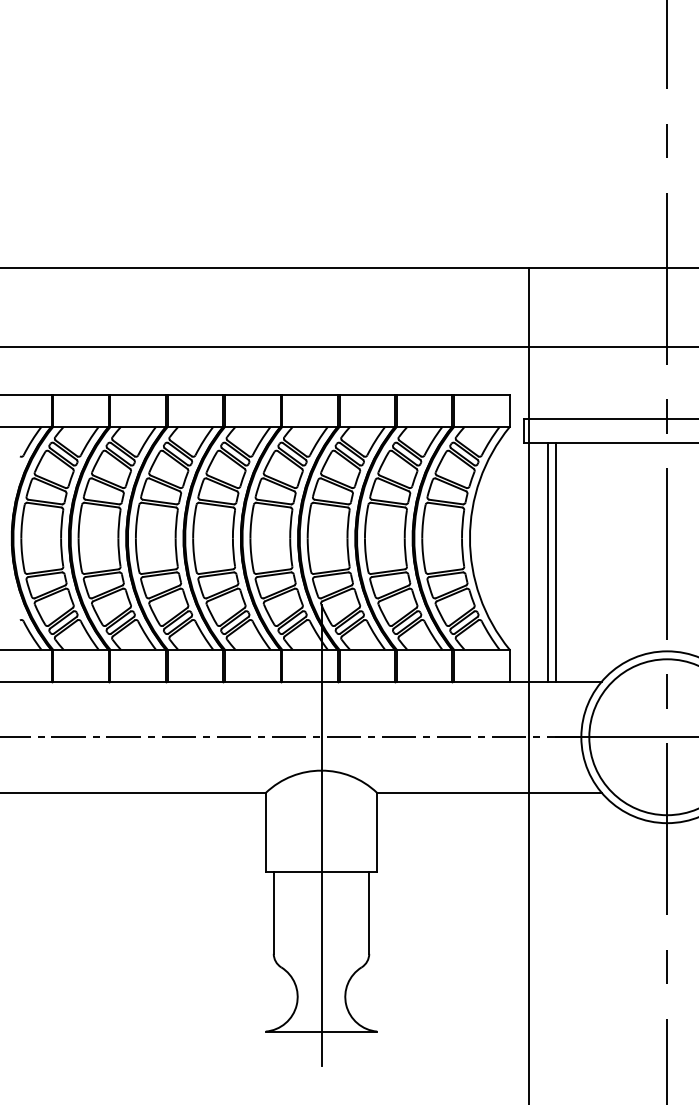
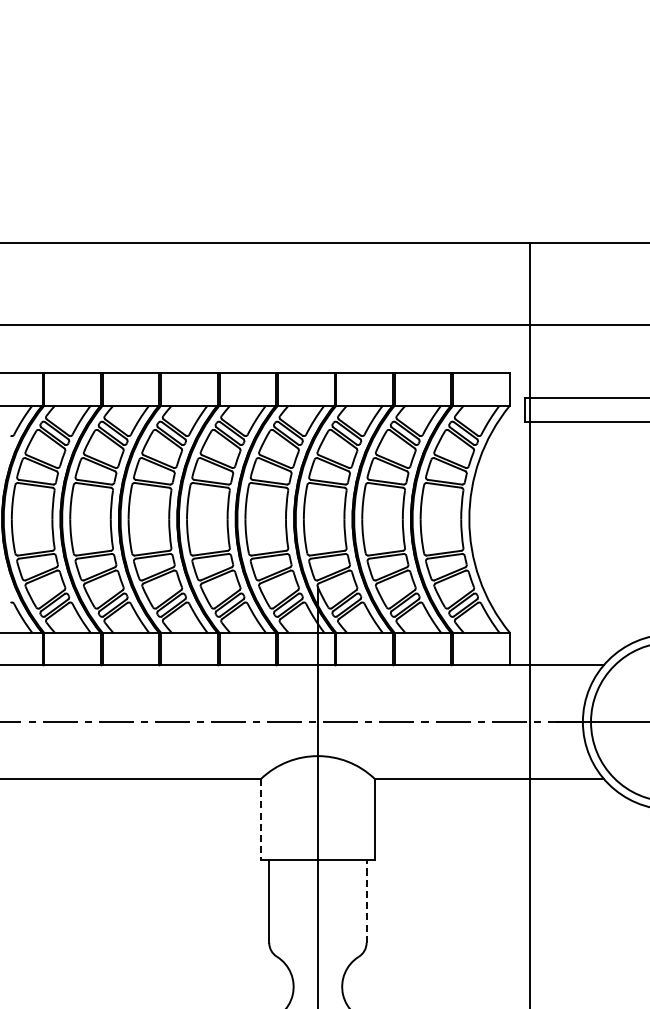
line: (547, 561) -> (548, 542), removed
line: (555, 561) -> (556, 542), removed
line: (265, 832) -> (260, 819), solid -> dashed
line: (369, 913) -> (366, 901), solid -> dashed

